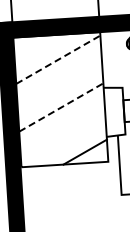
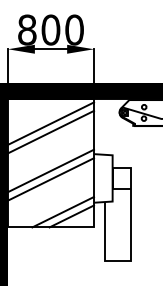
line: (58, 59) -> (51, 123), dashed -> solid
line: (59, 67) -> (51, 131), added
line: (61, 107) -> (51, 170), dashed -> solid
line: (62, 116) -> (51, 179), added
line: (76, 148) -> (63, 212), added

